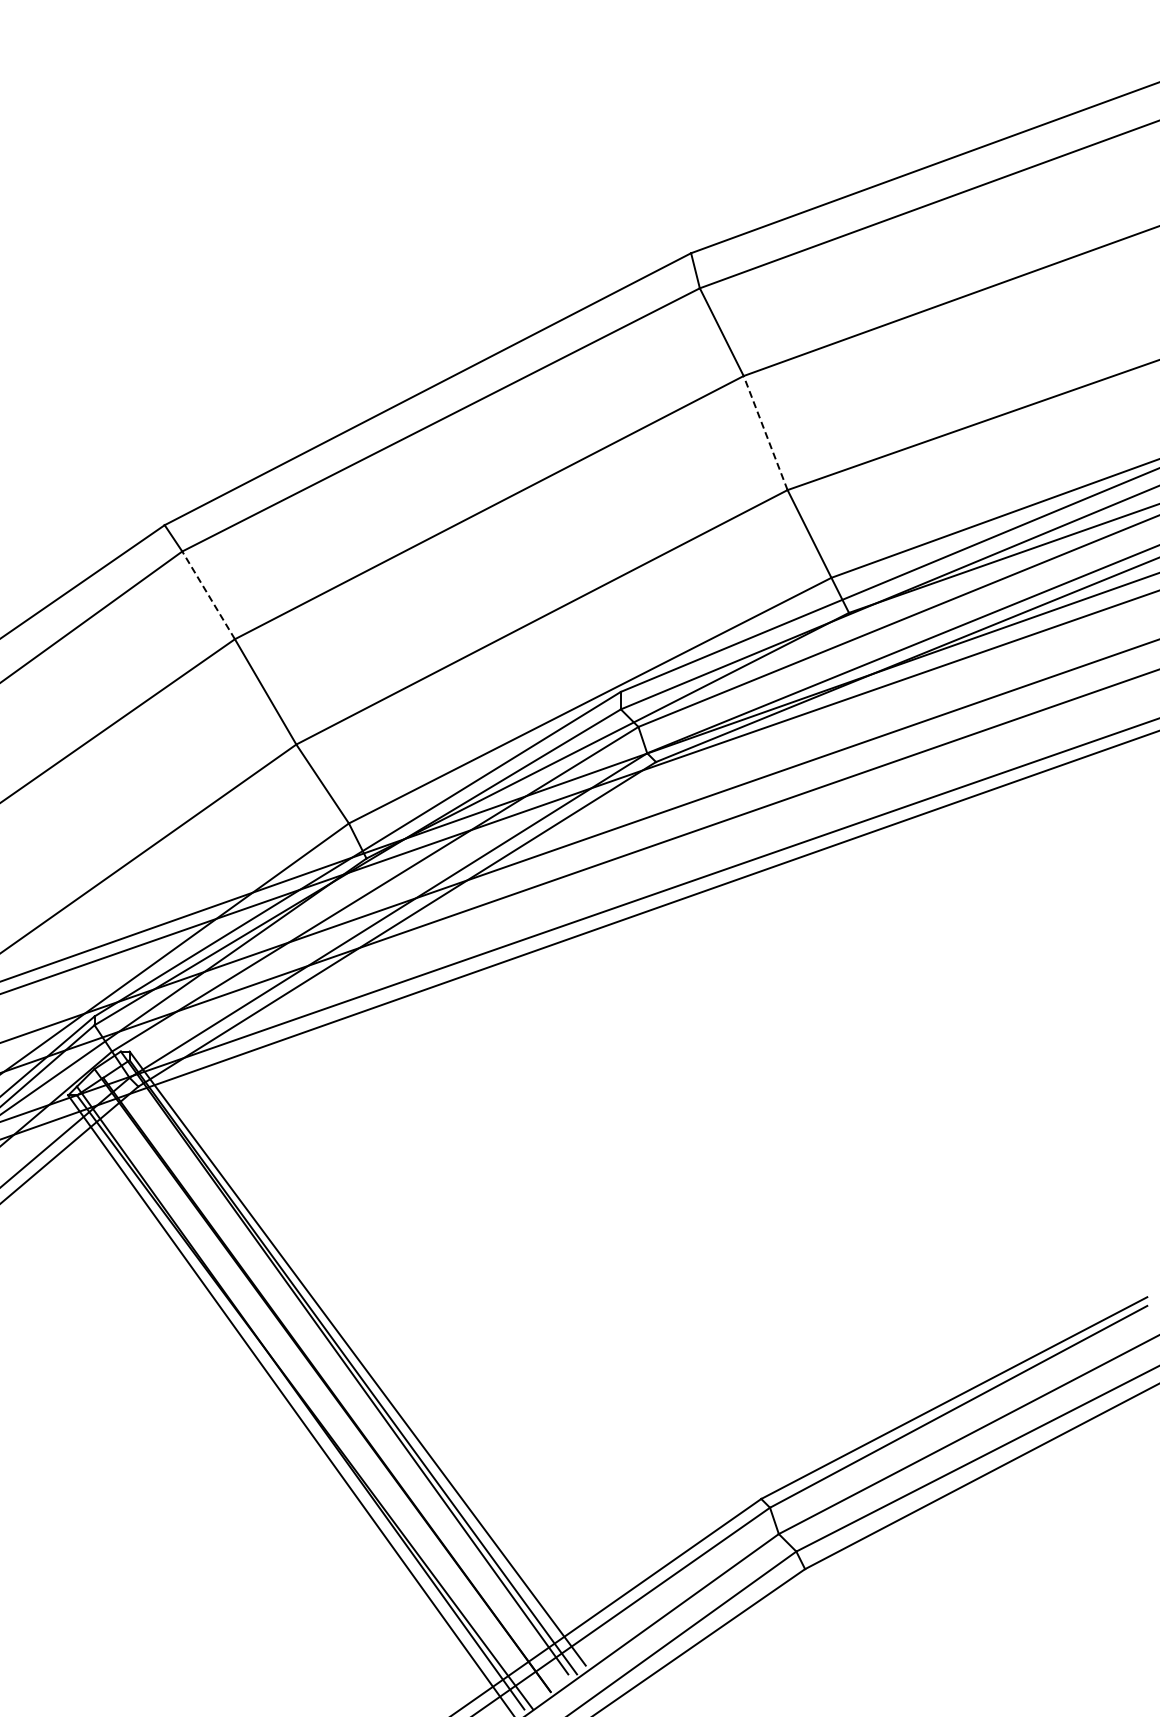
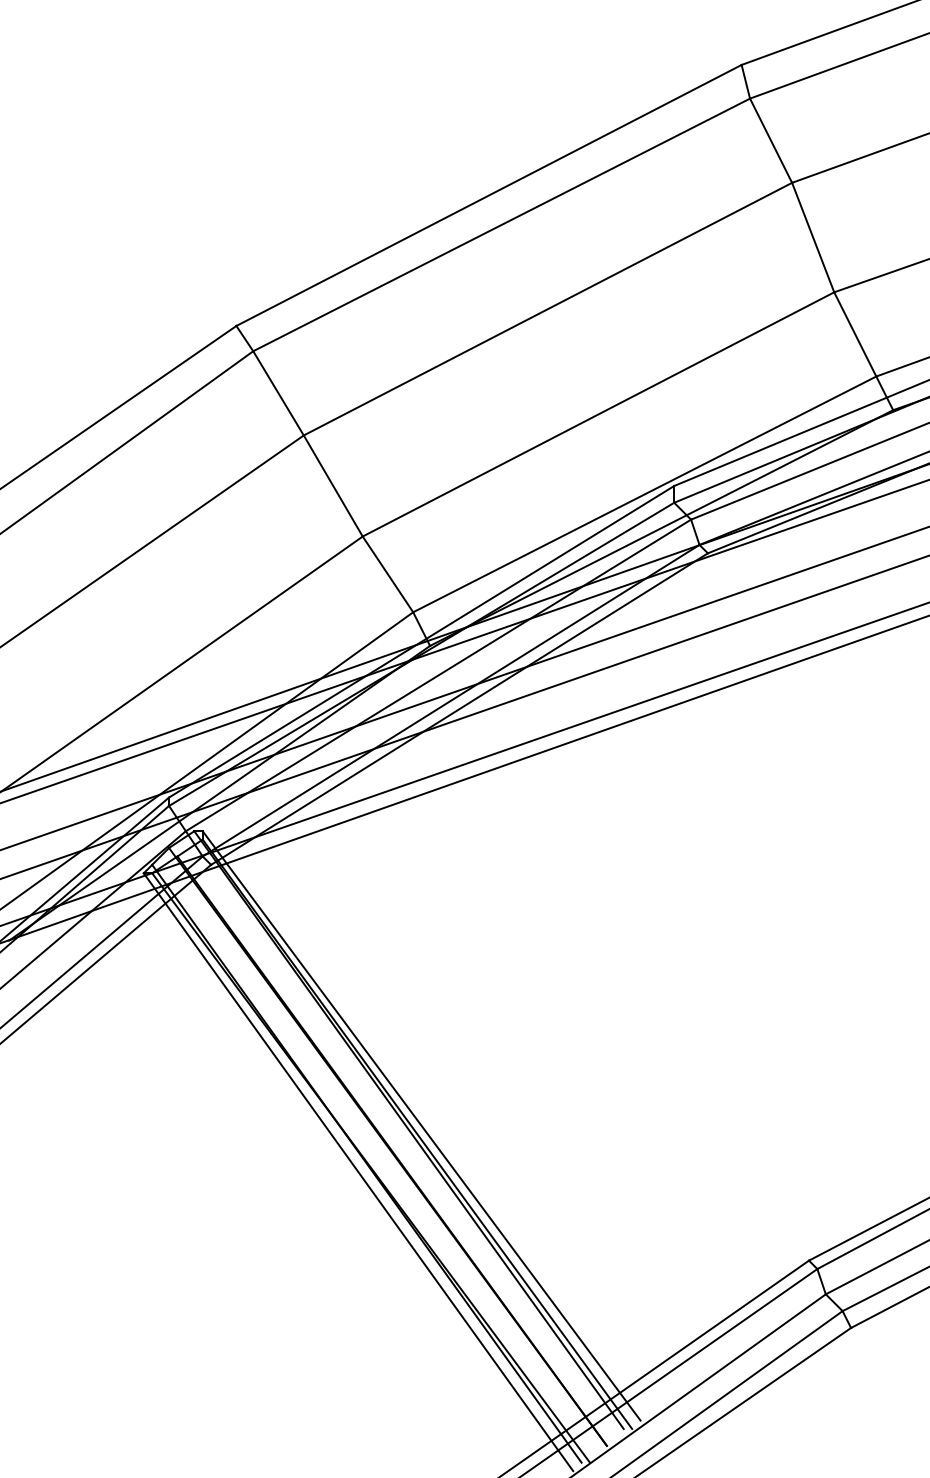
line: (765, 432) -> (813, 237), dashed -> solid
line: (208, 594) -> (278, 392), dashed -> solid

